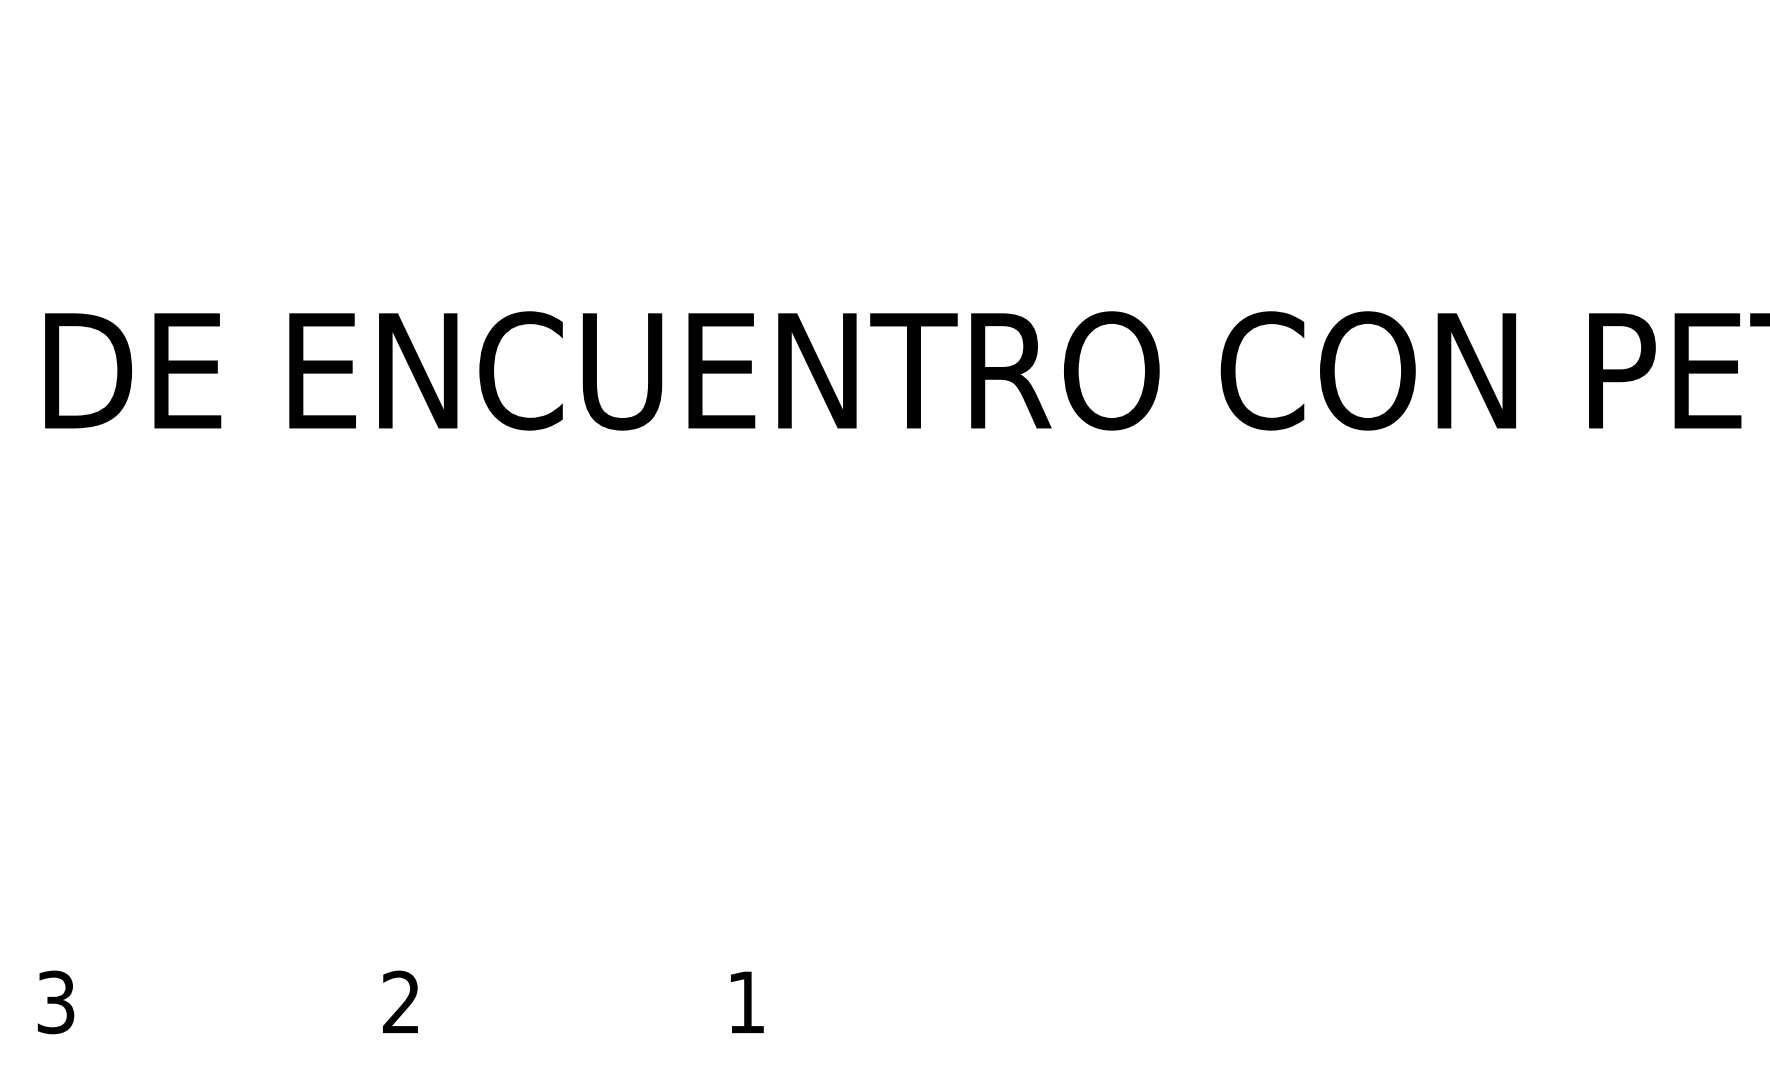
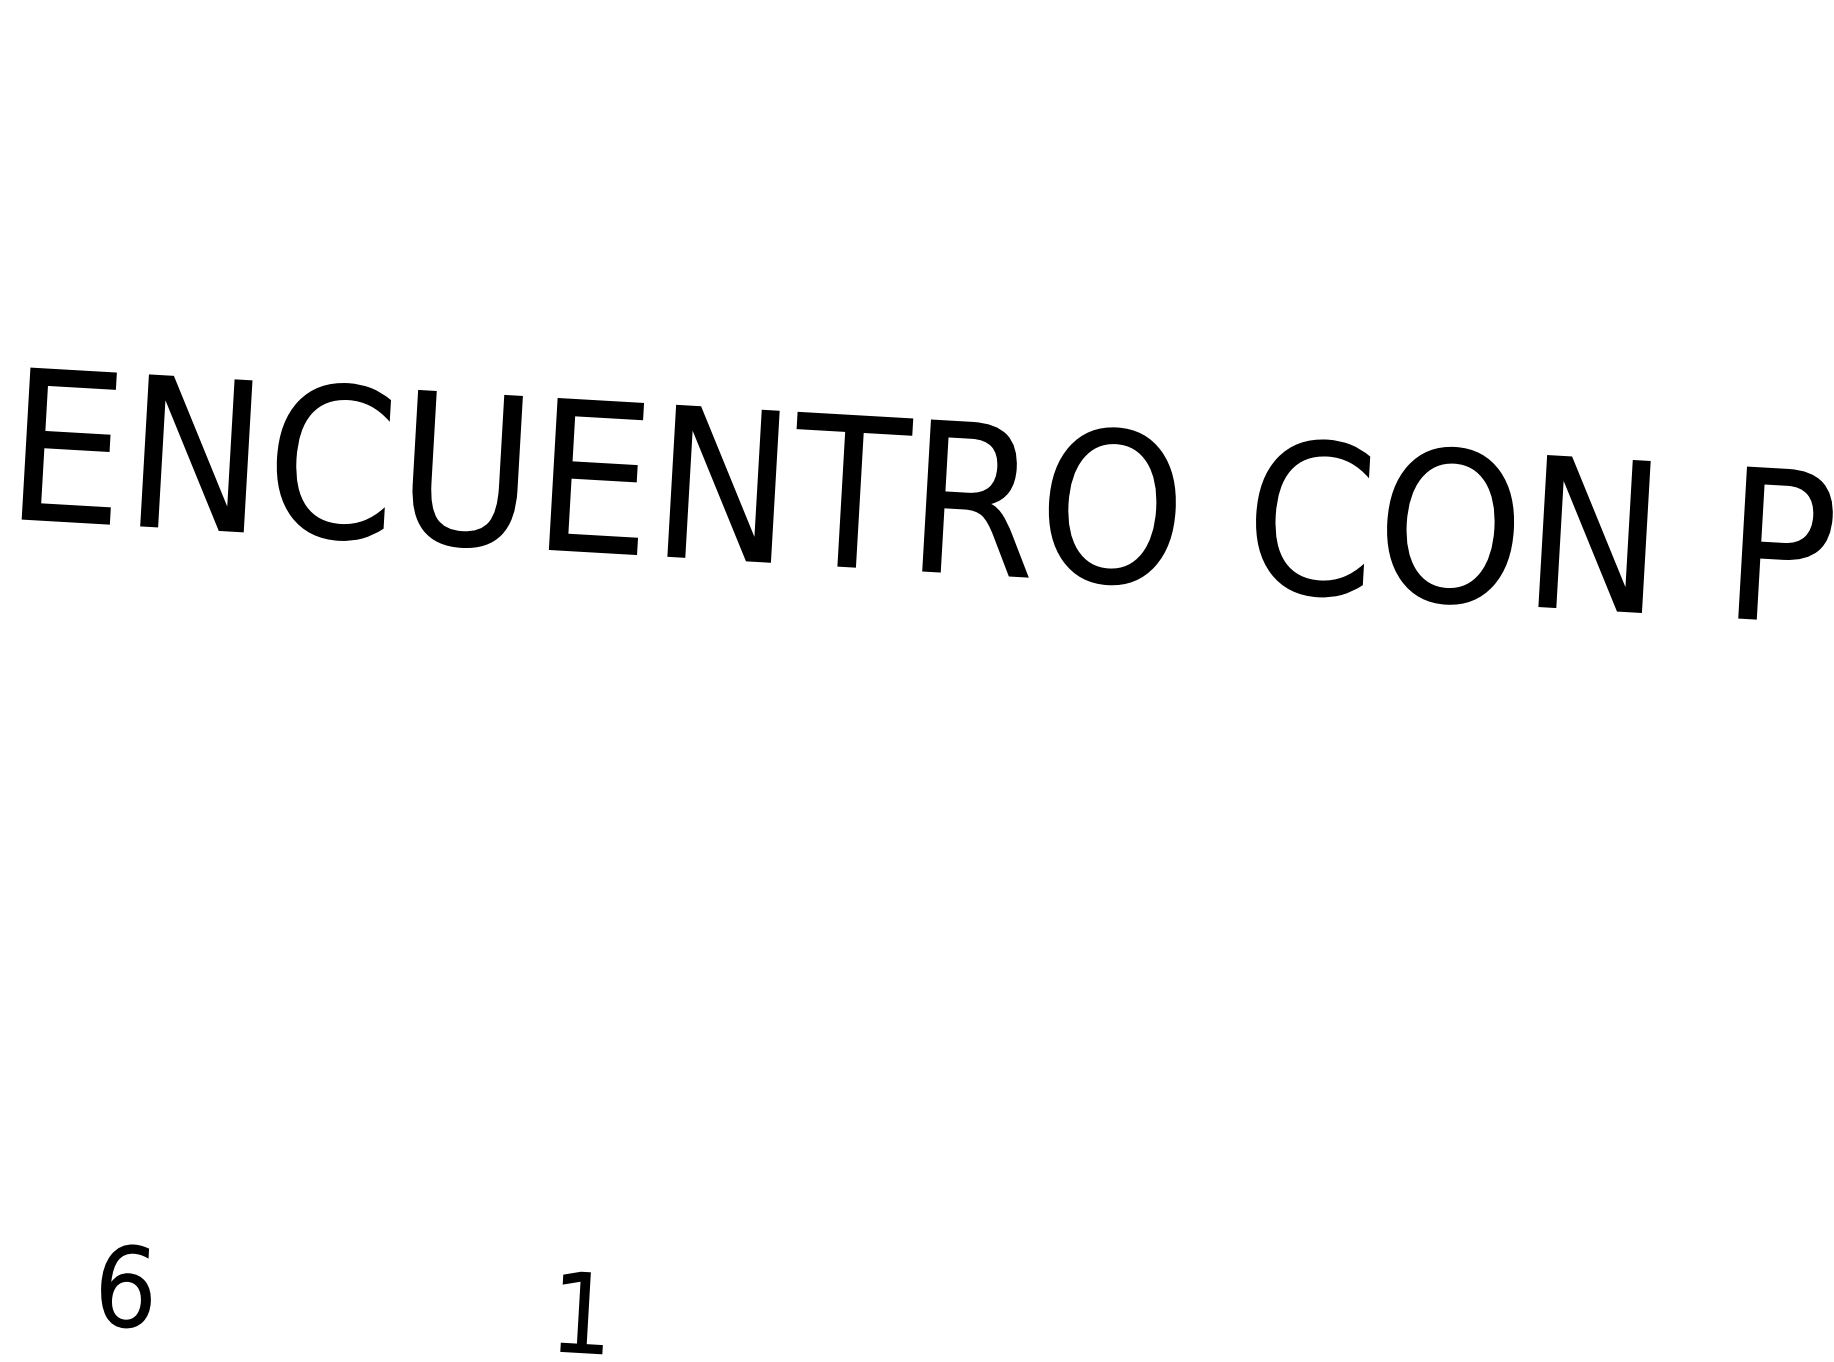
text: (401, 1002) -> (126, 1286), 2 -> 6

